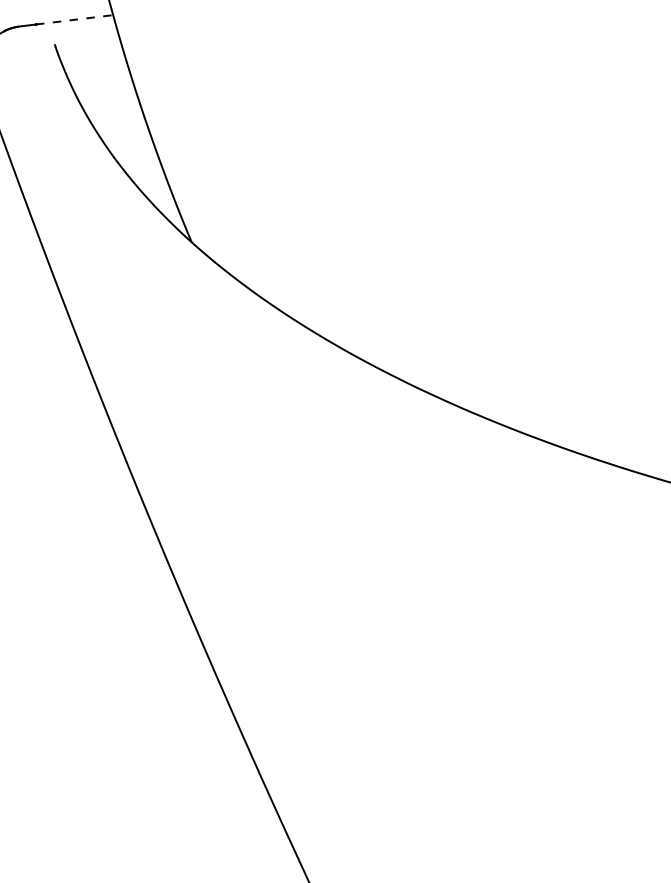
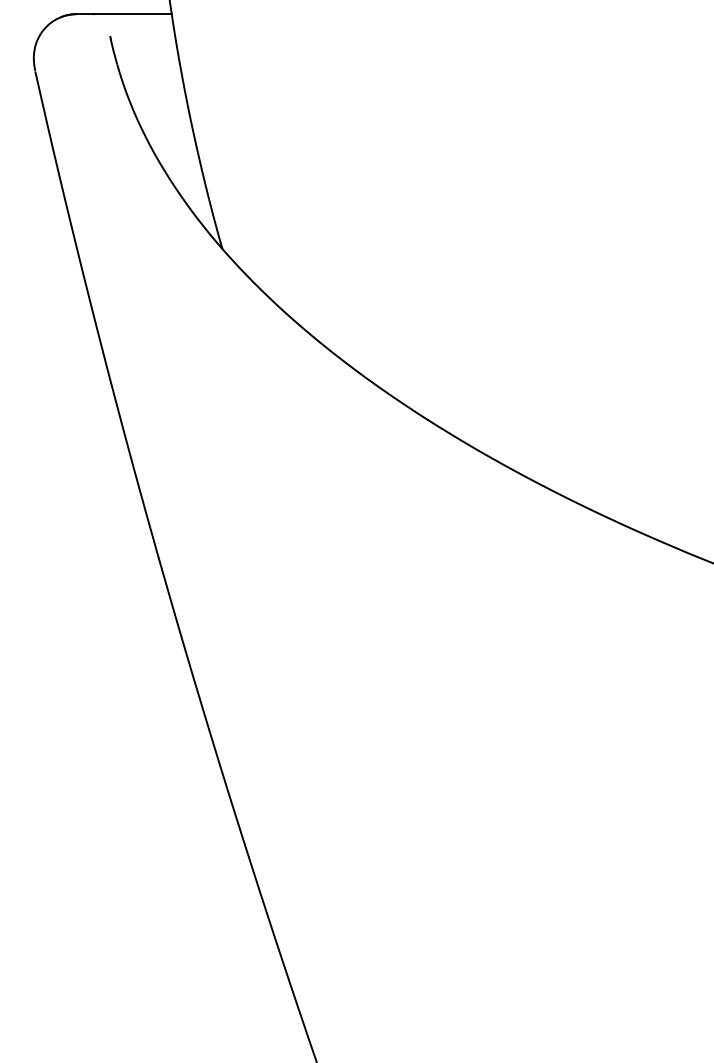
line: (74, 20) -> (132, 14), dashed -> solid

